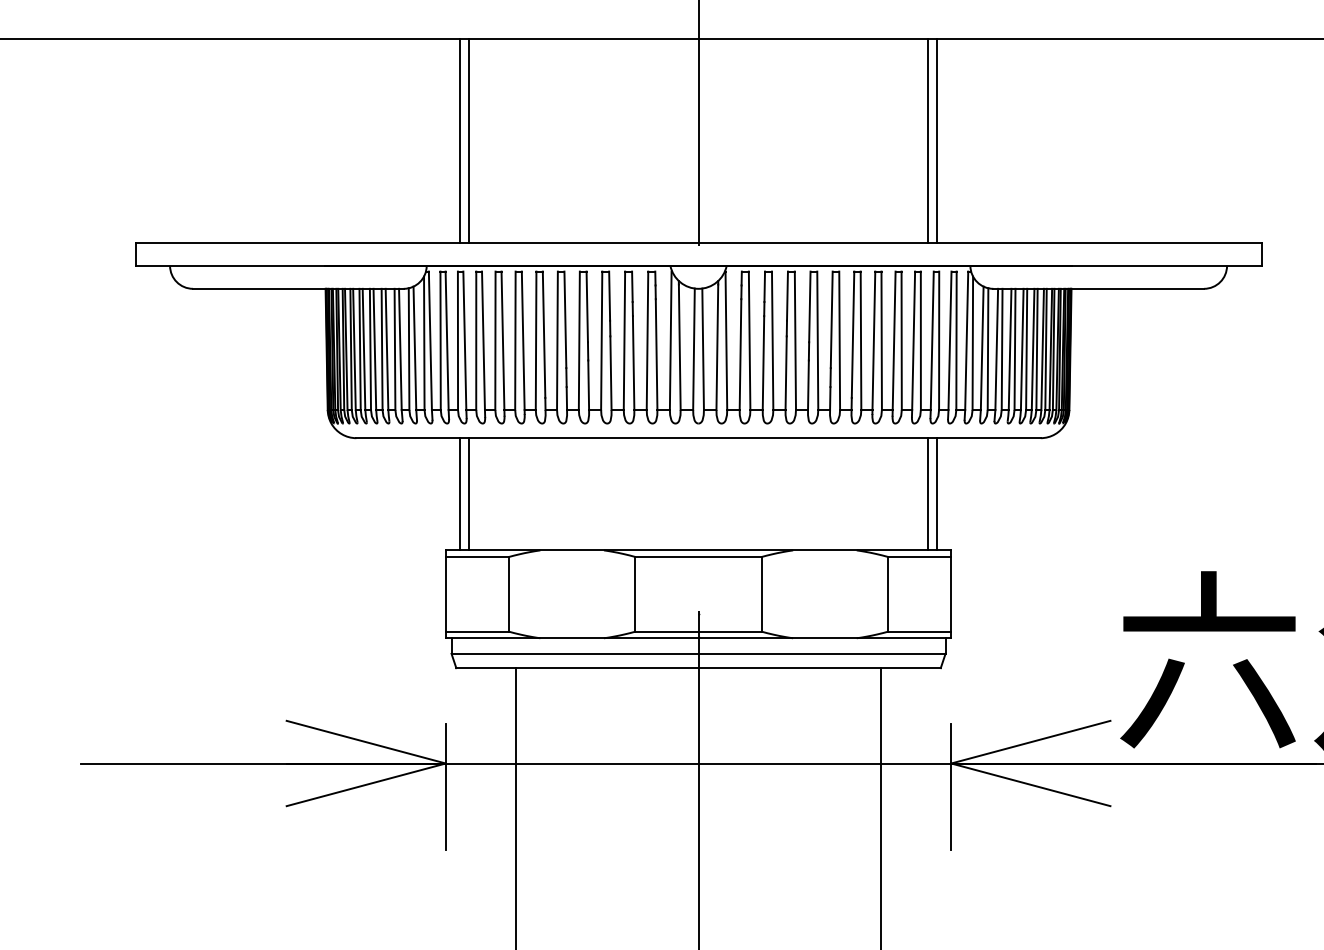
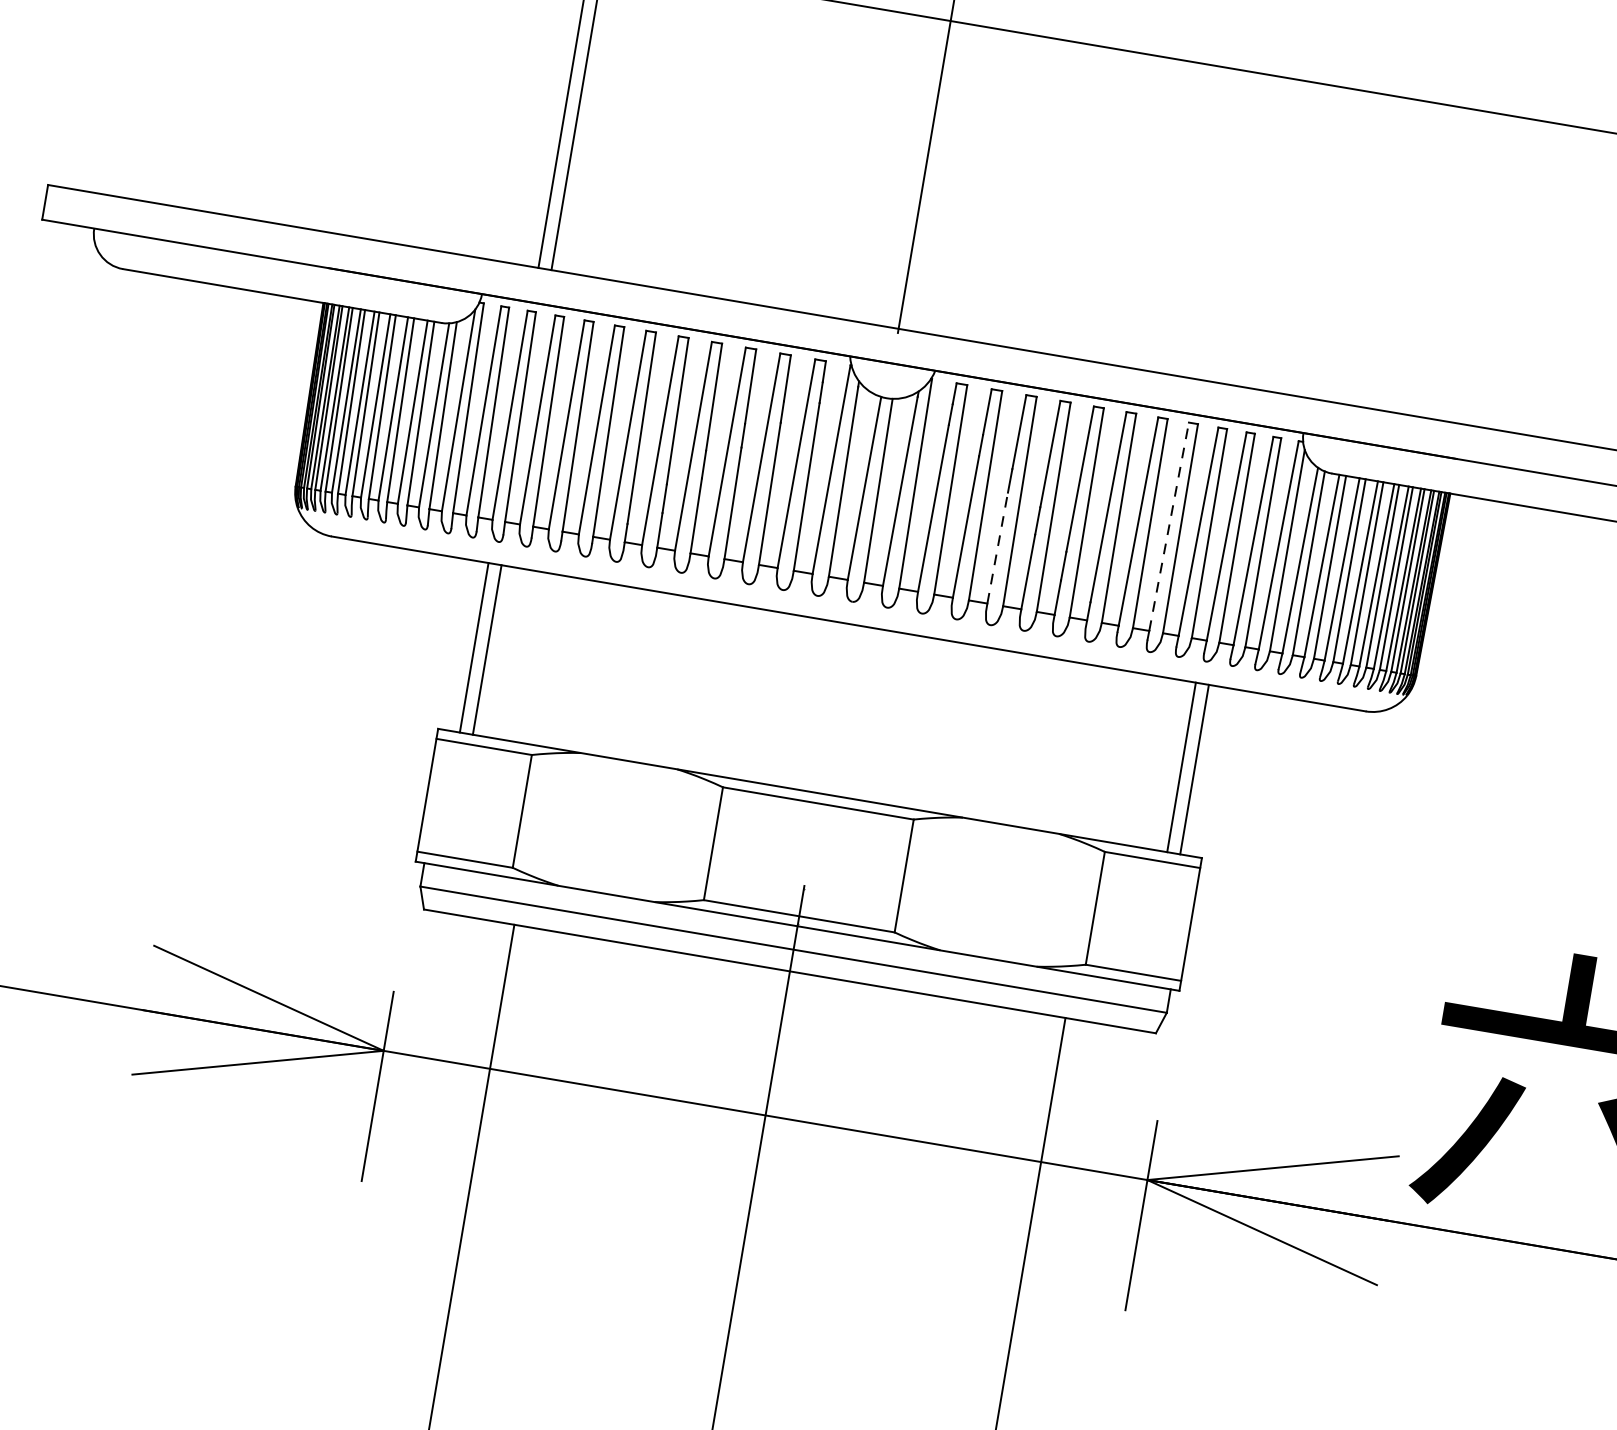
line: (928, 140) -> (1272, 232), removed
line: (936, 140) -> (1284, 234), removed
line: (894, 340) -> (1169, 526), solid -> dashed
line: (786, 373) -> (998, 548), solid -> dashed

